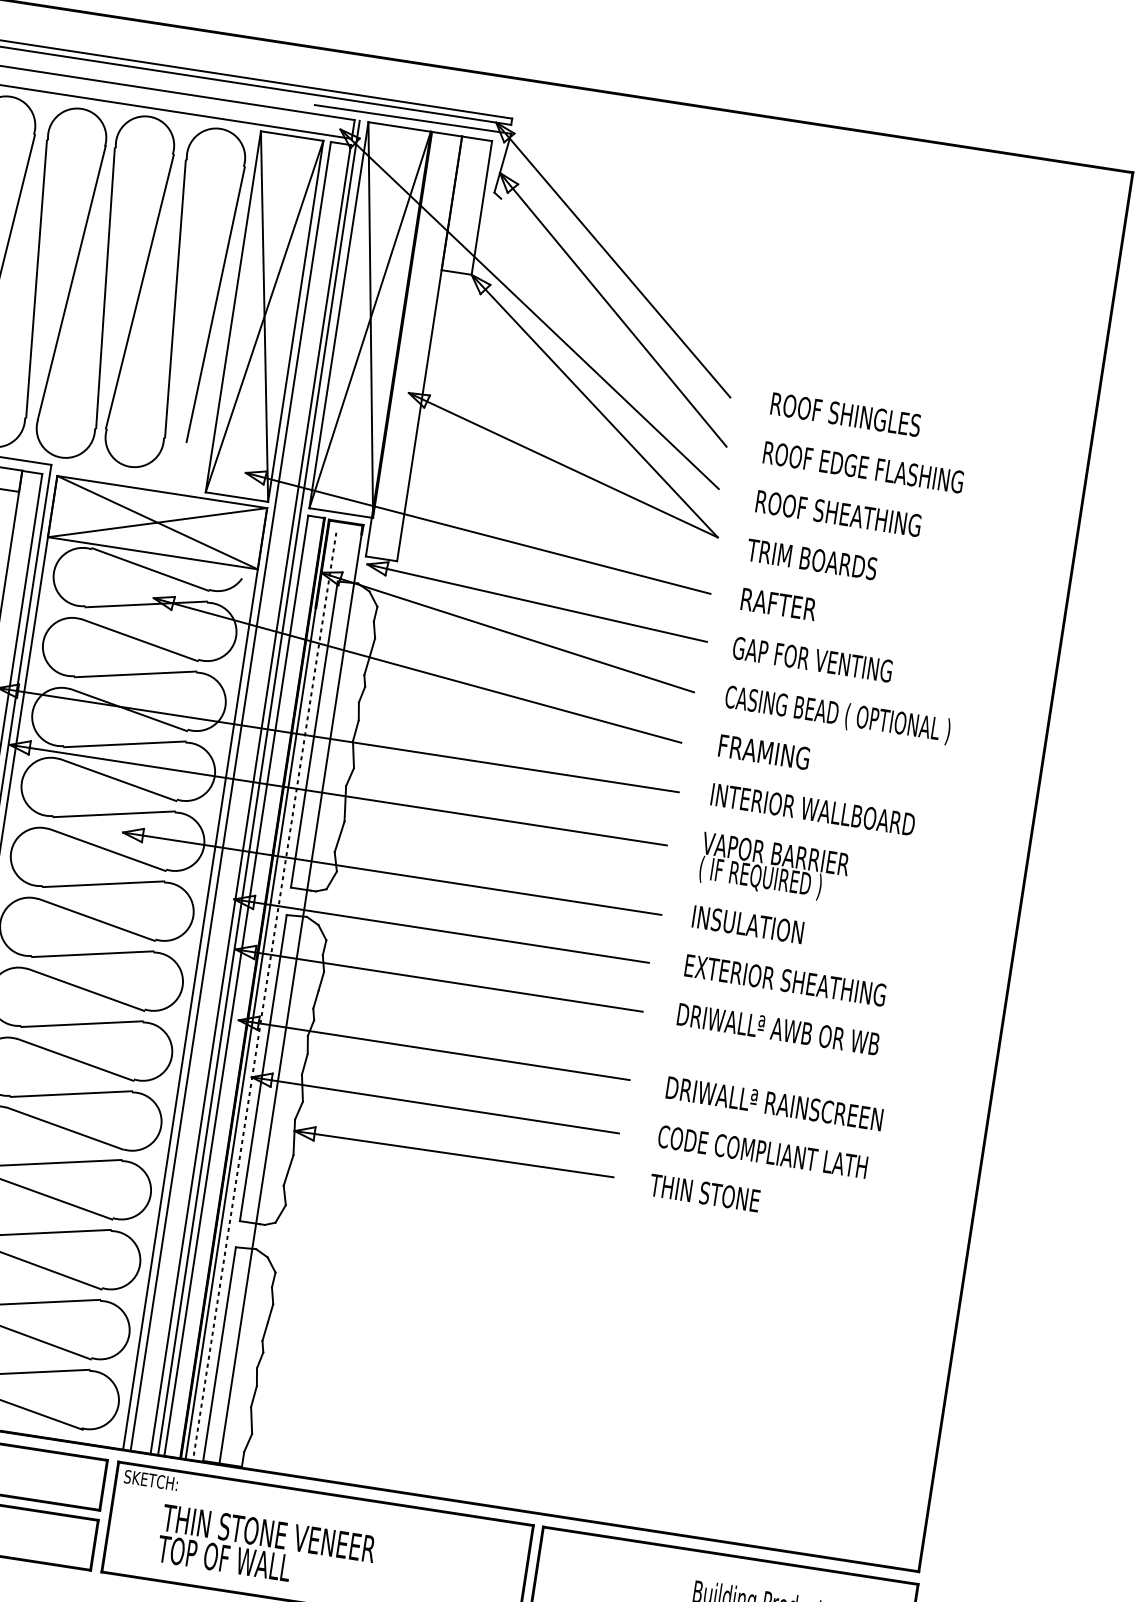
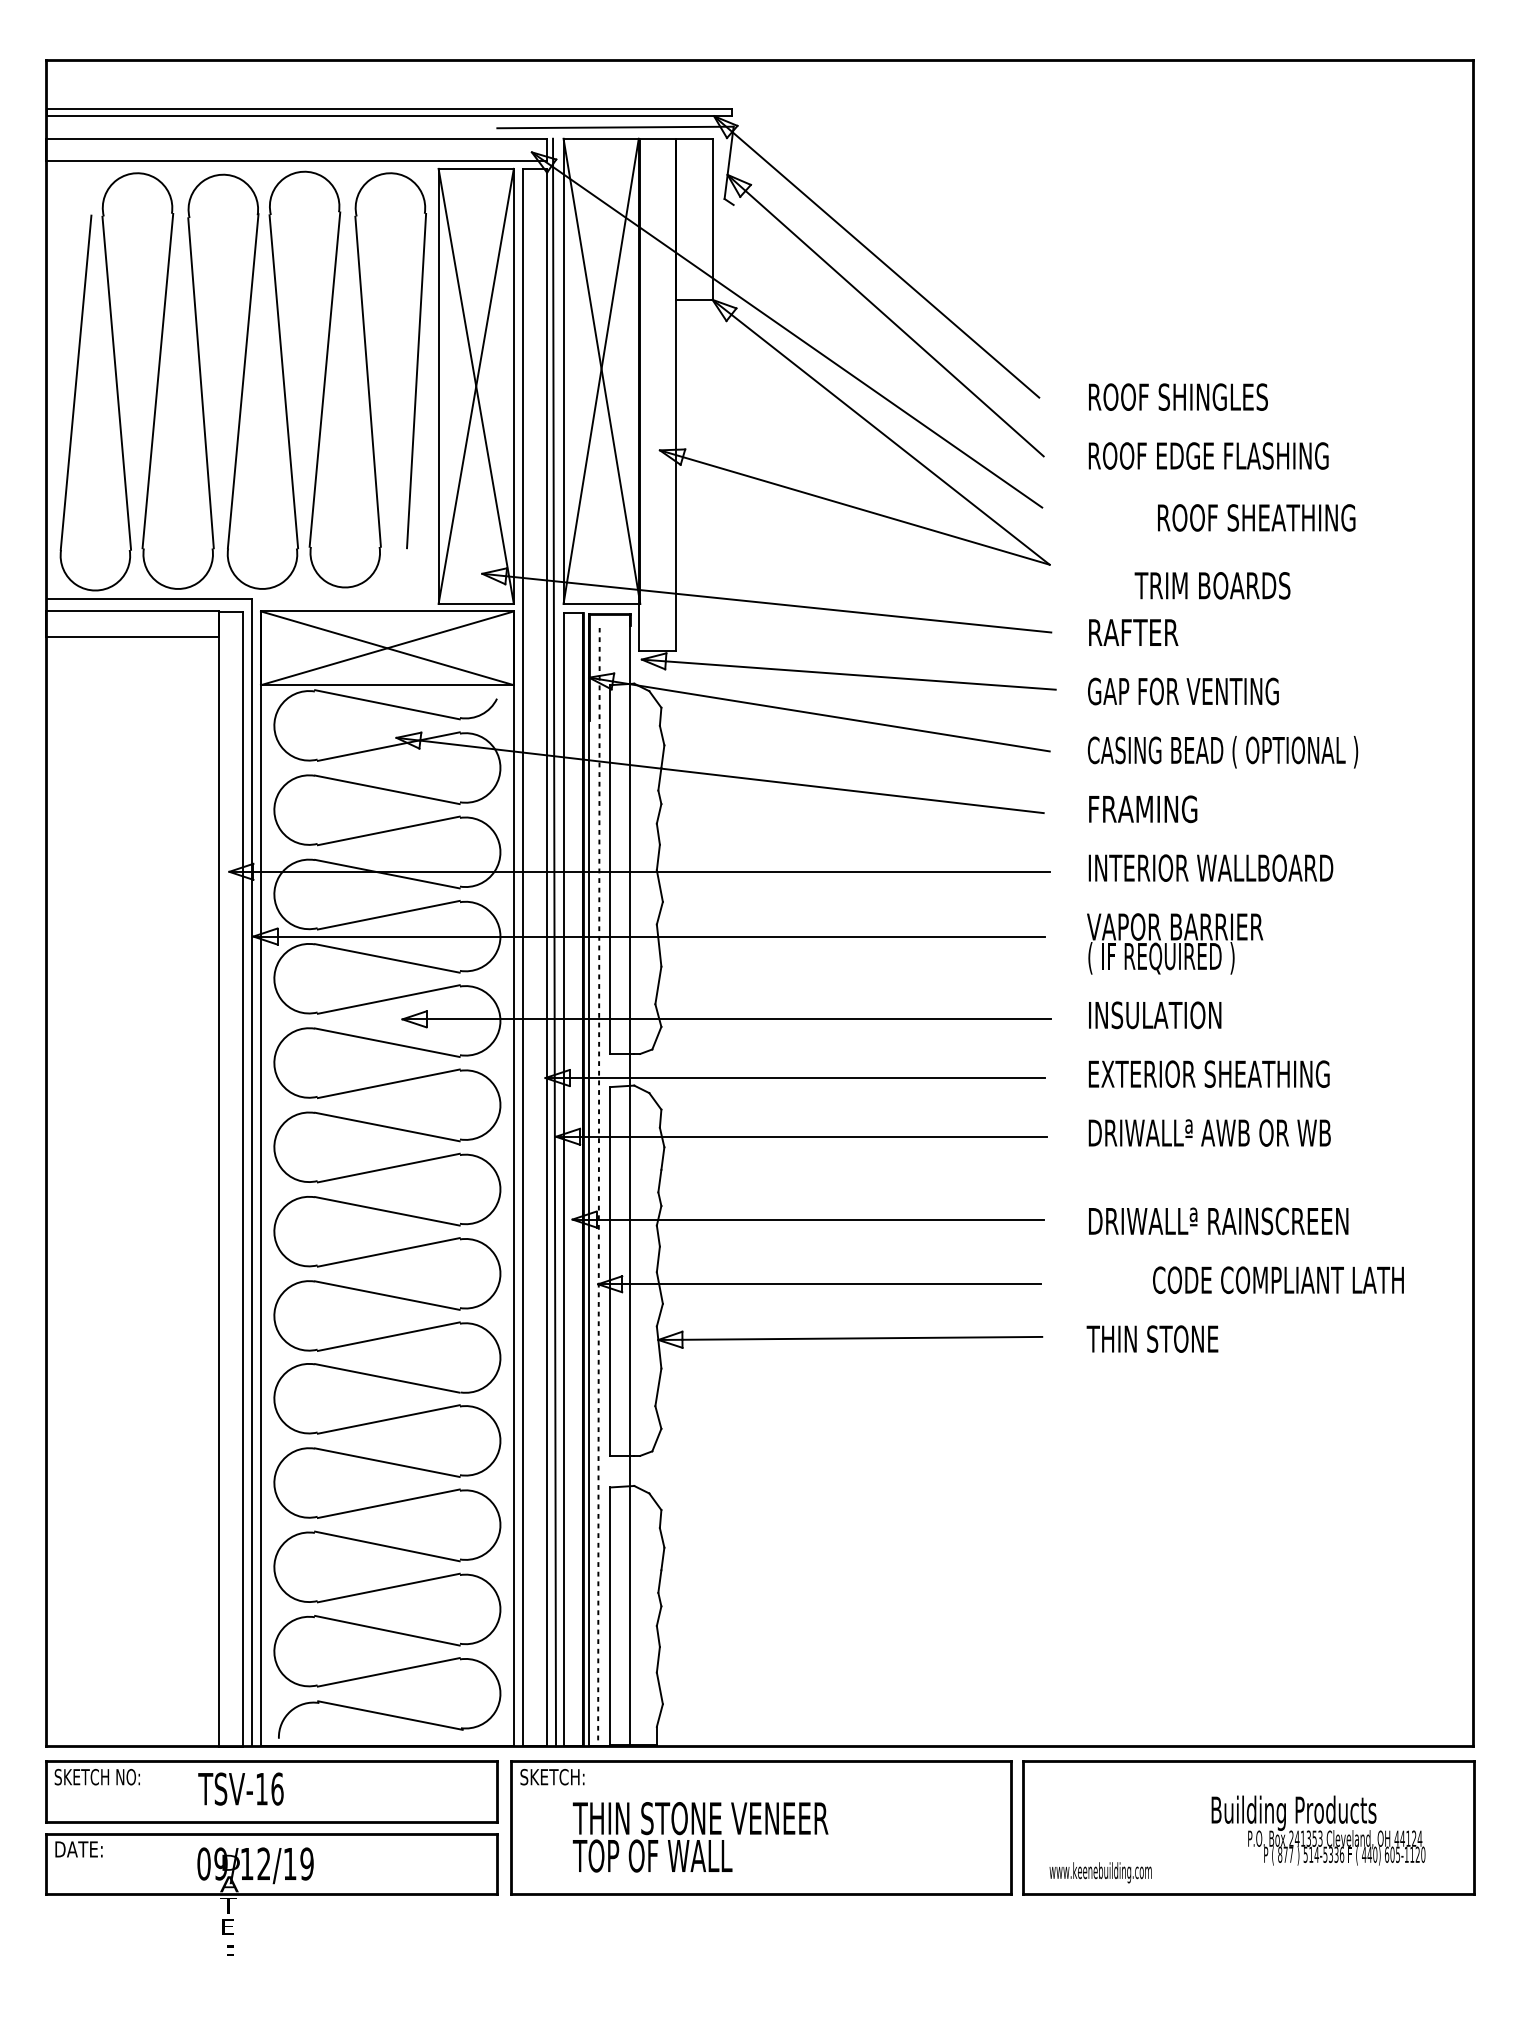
text: (838, 513) -> (1256, 517), moved
text: (811, 559) -> (1212, 585), moved
text: (762, 1151) -> (1278, 1279), moved

